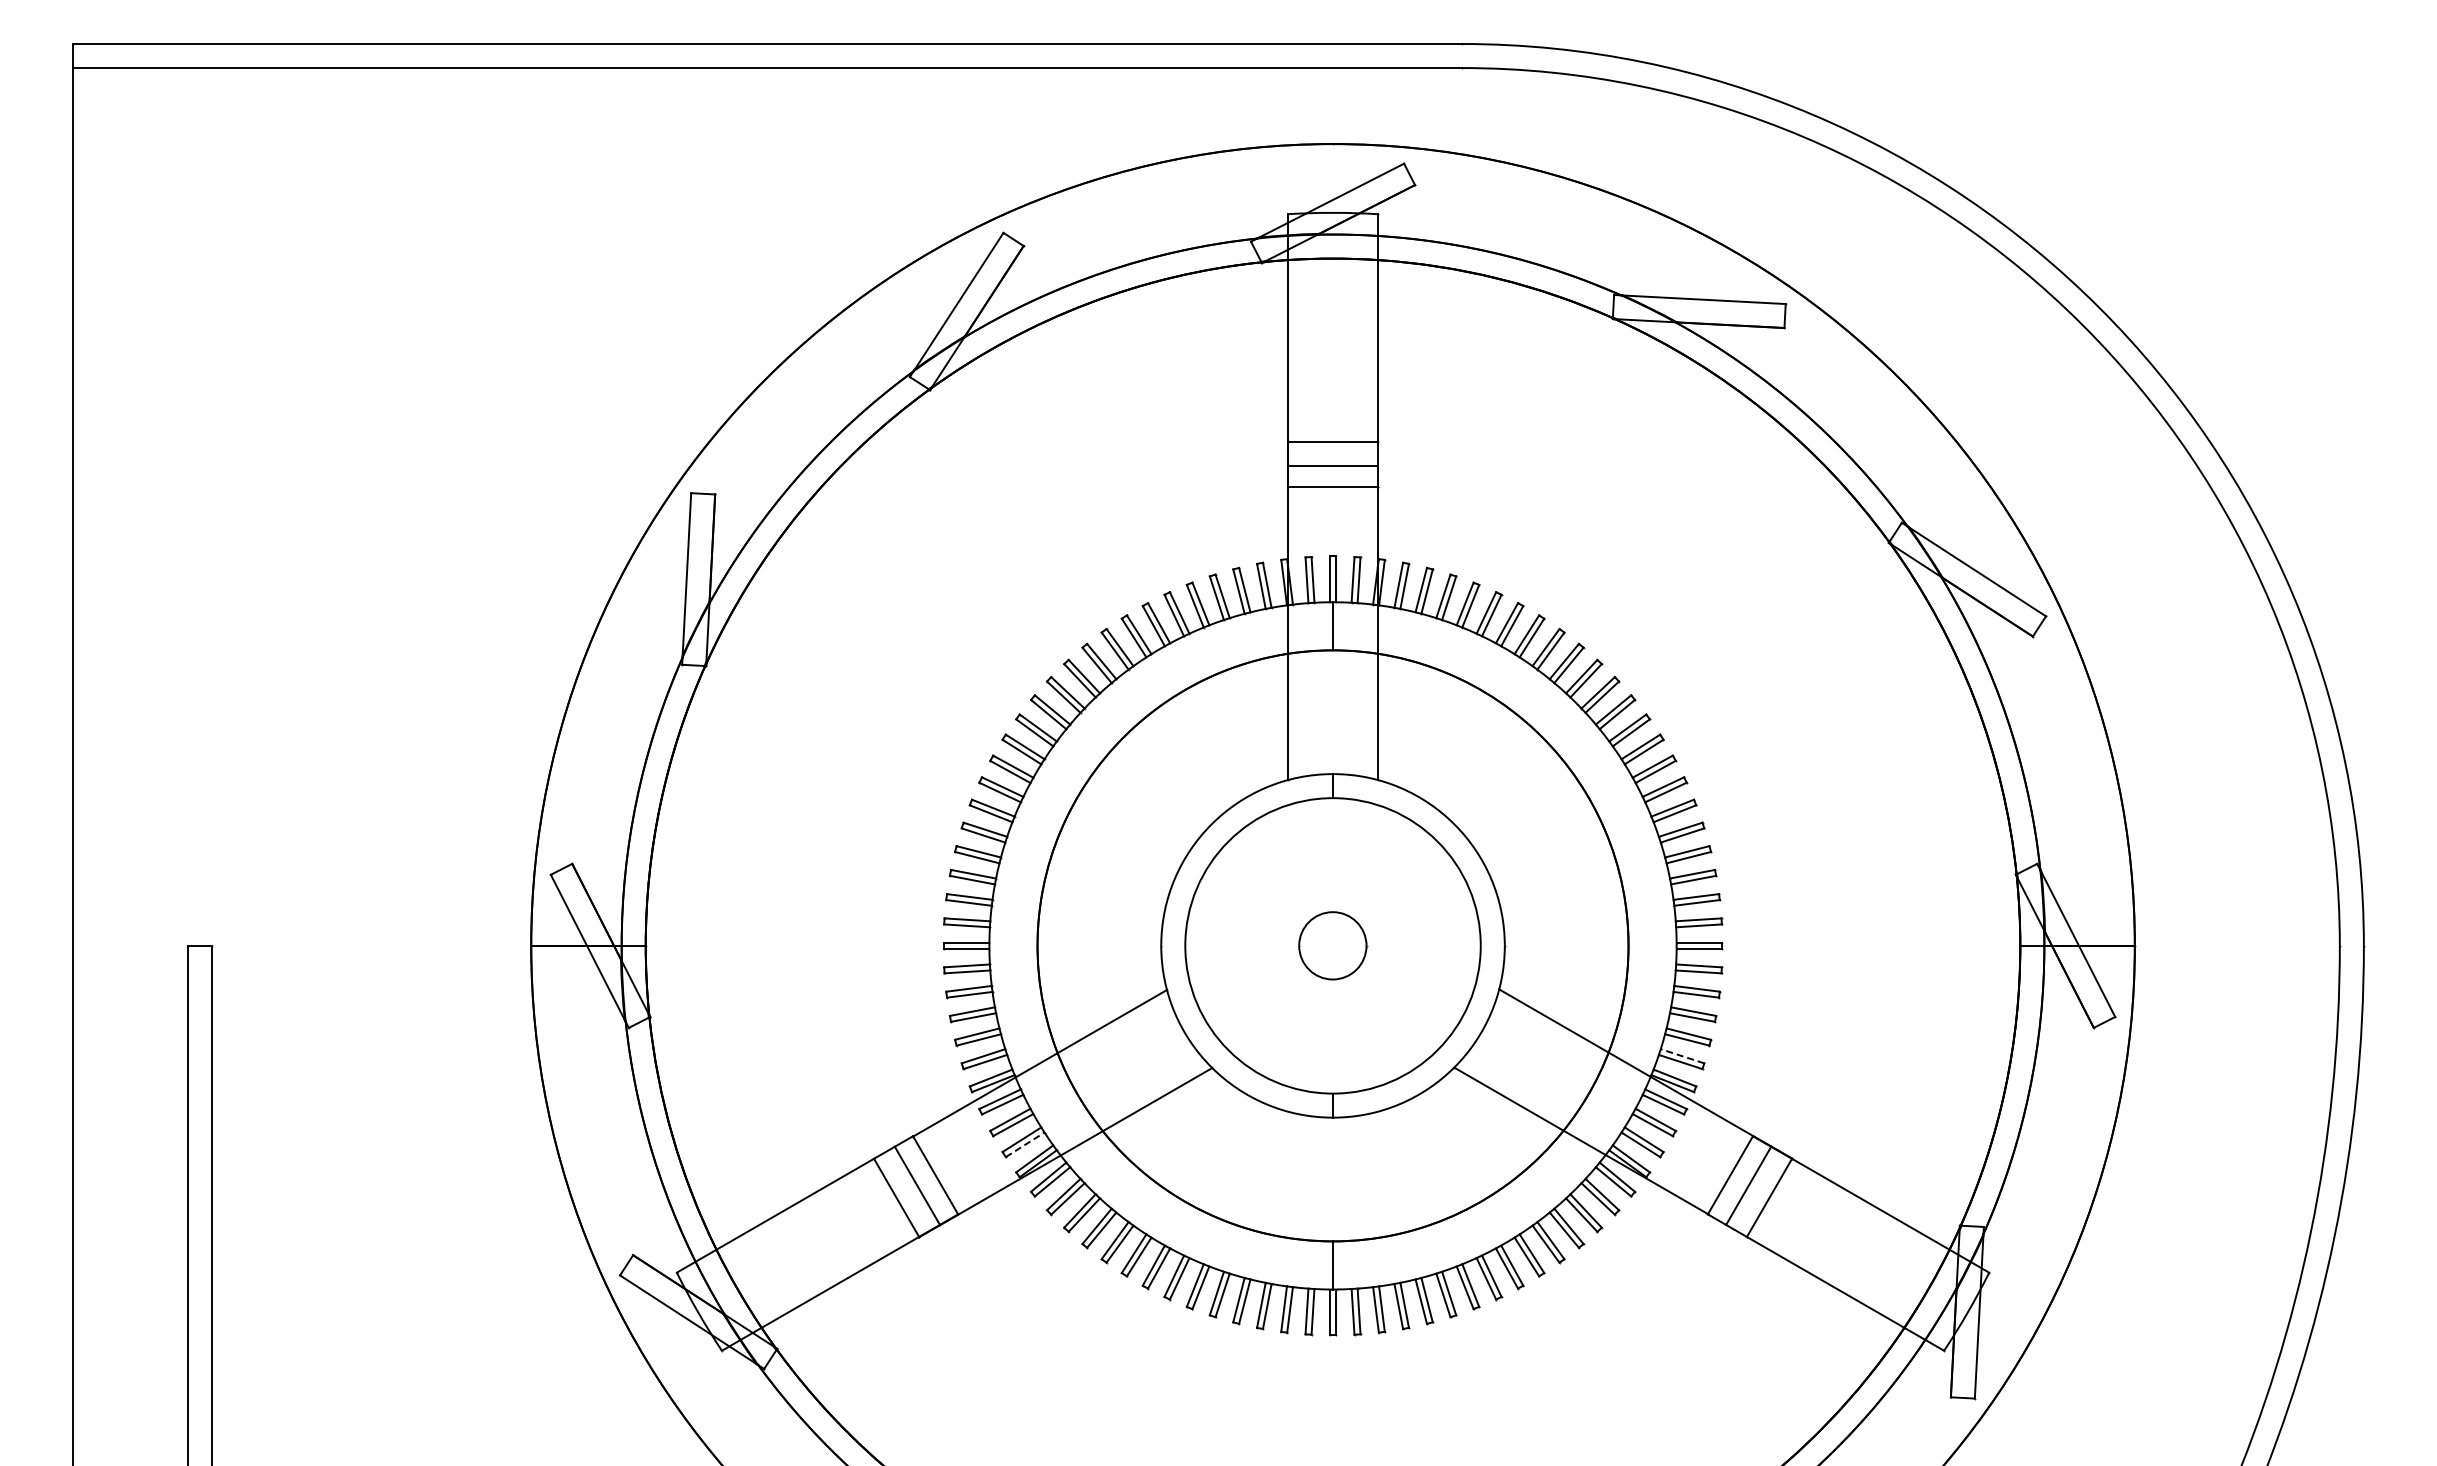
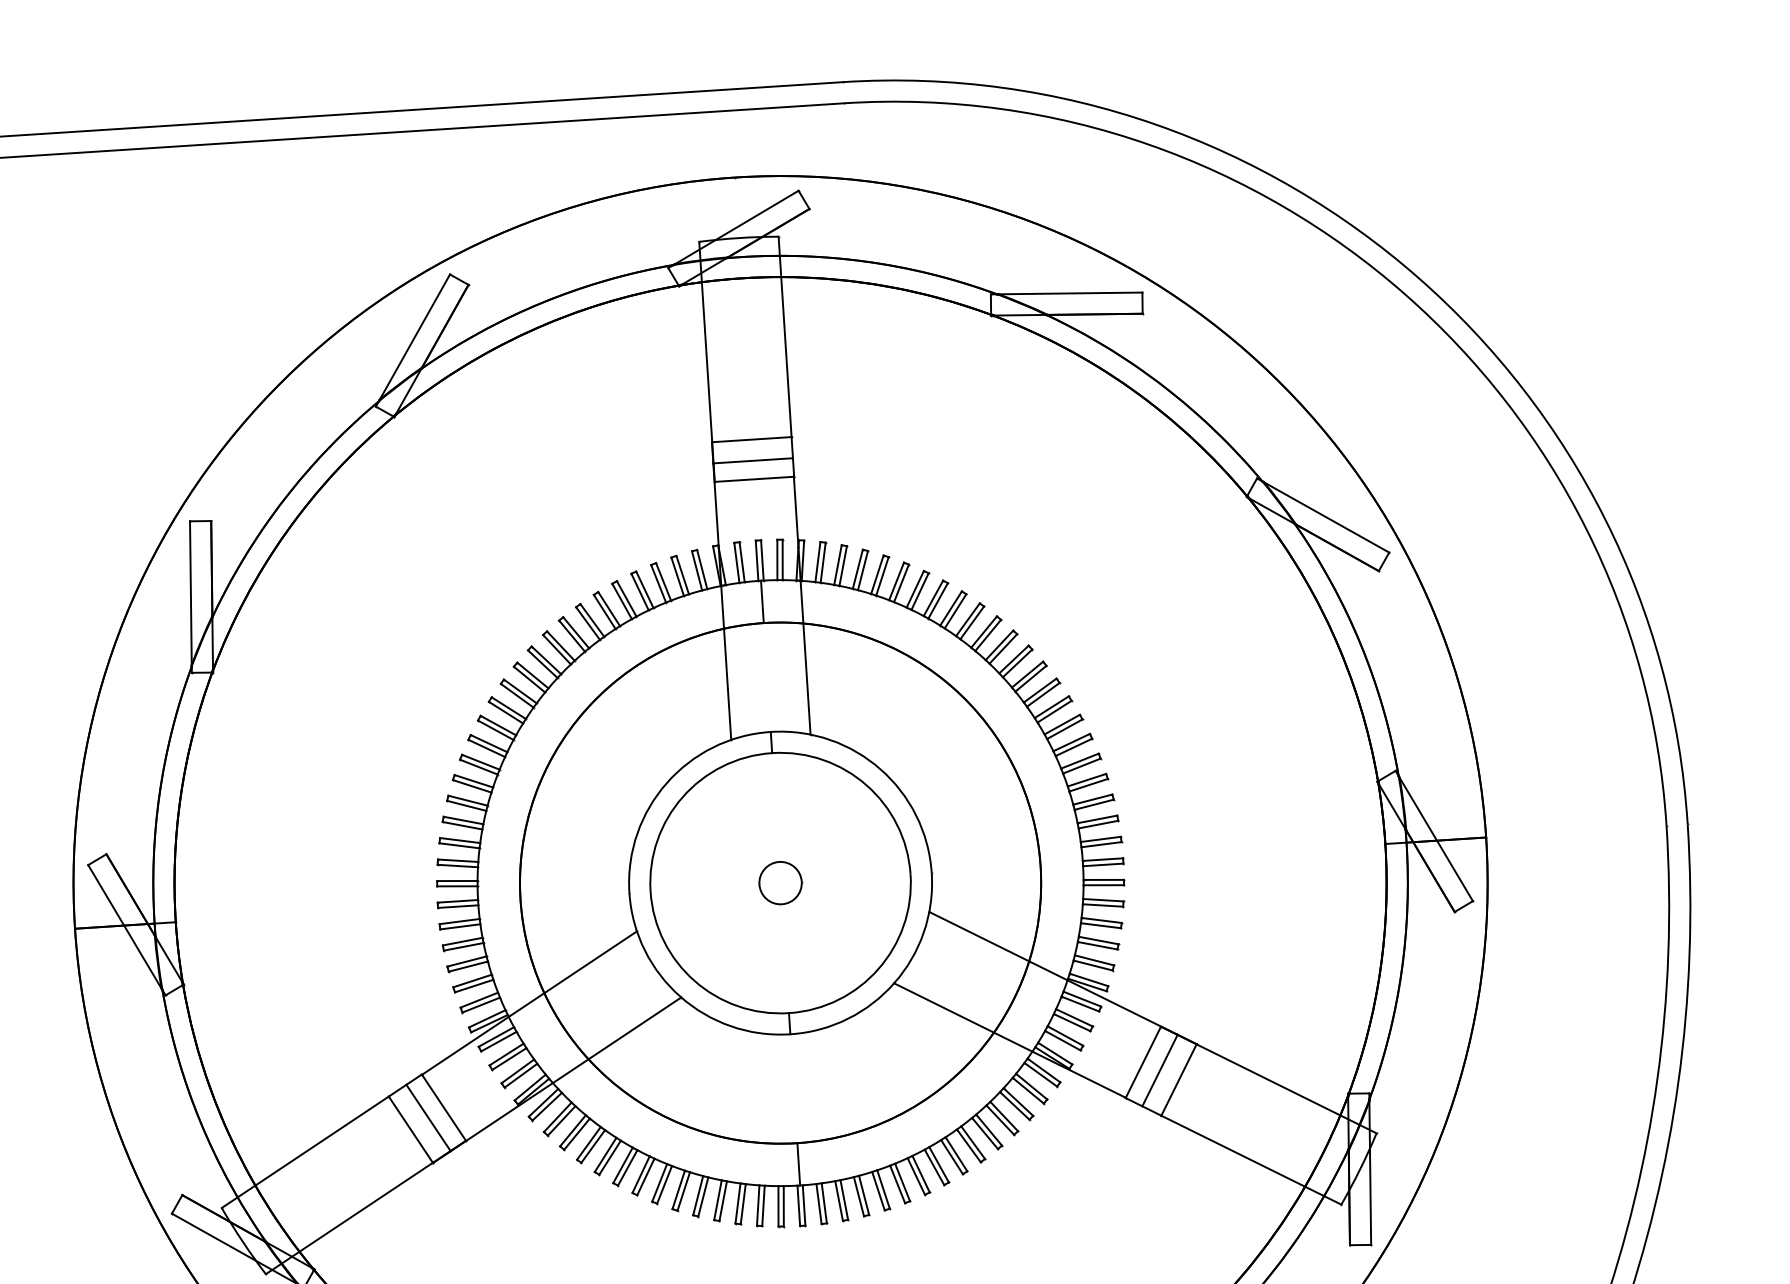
part: (1333, 945) -> (780, 882), size x0.71
line: (1682, 1056) -> (1094, 960), dashed -> solid
line: (1025, 1144) -> (521, 1075), dashed -> solid

